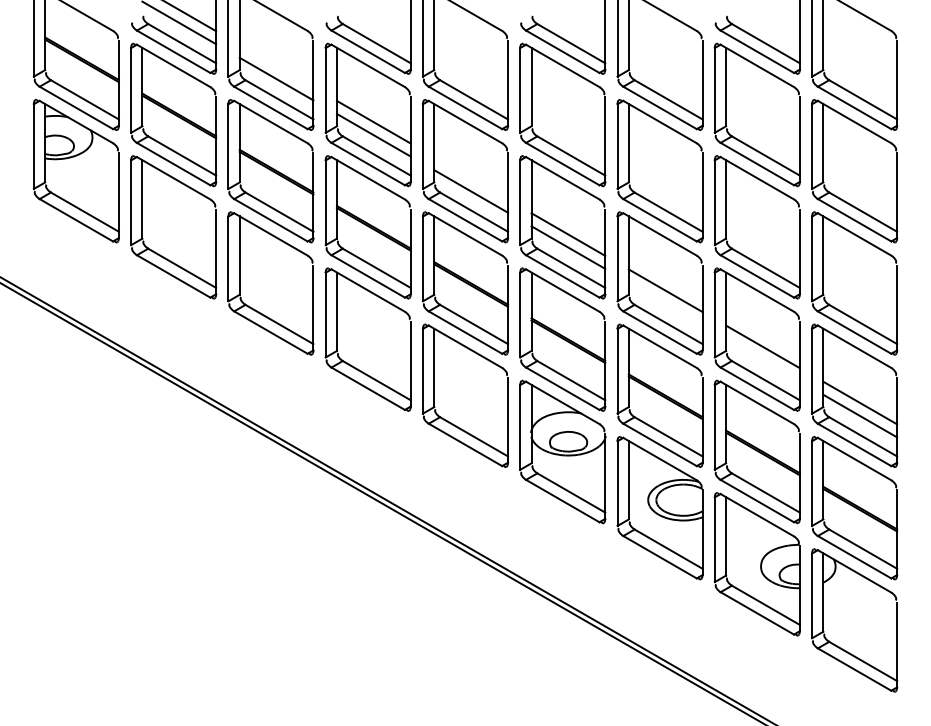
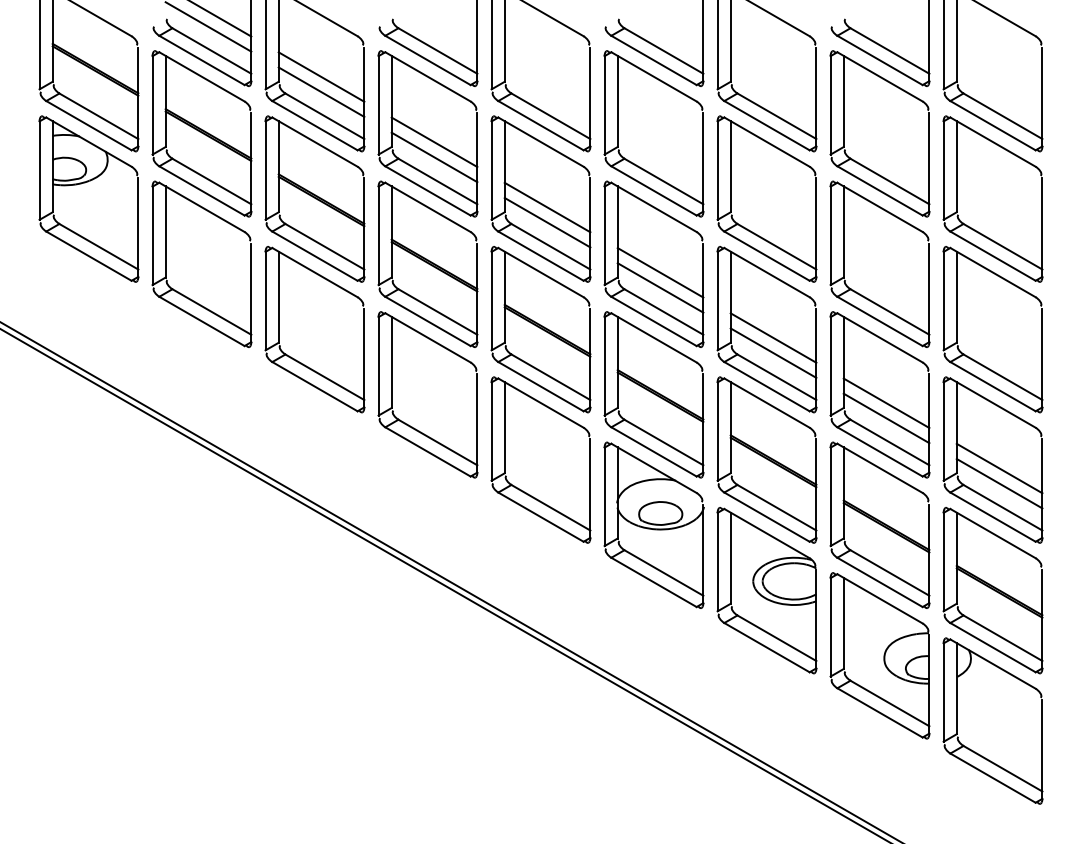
line: (276, 65) -> (321, 76), added
line: (471, 178) -> (547, 207), added
line: (665, 303) -> (773, 352), added
line: (762, 359) -> (886, 418), added

